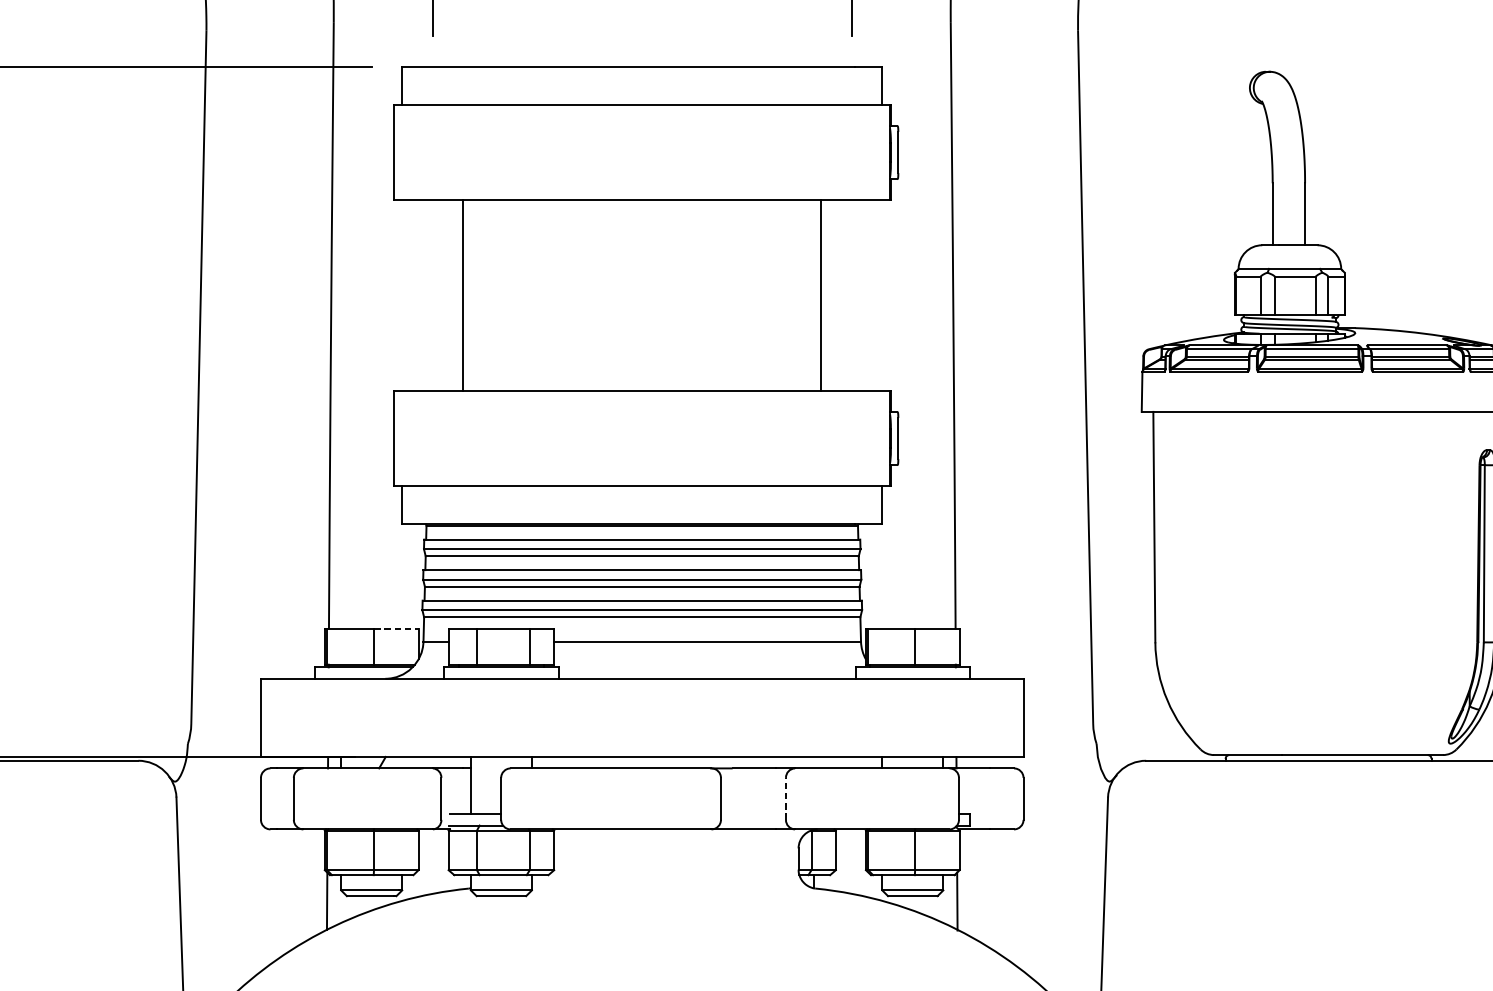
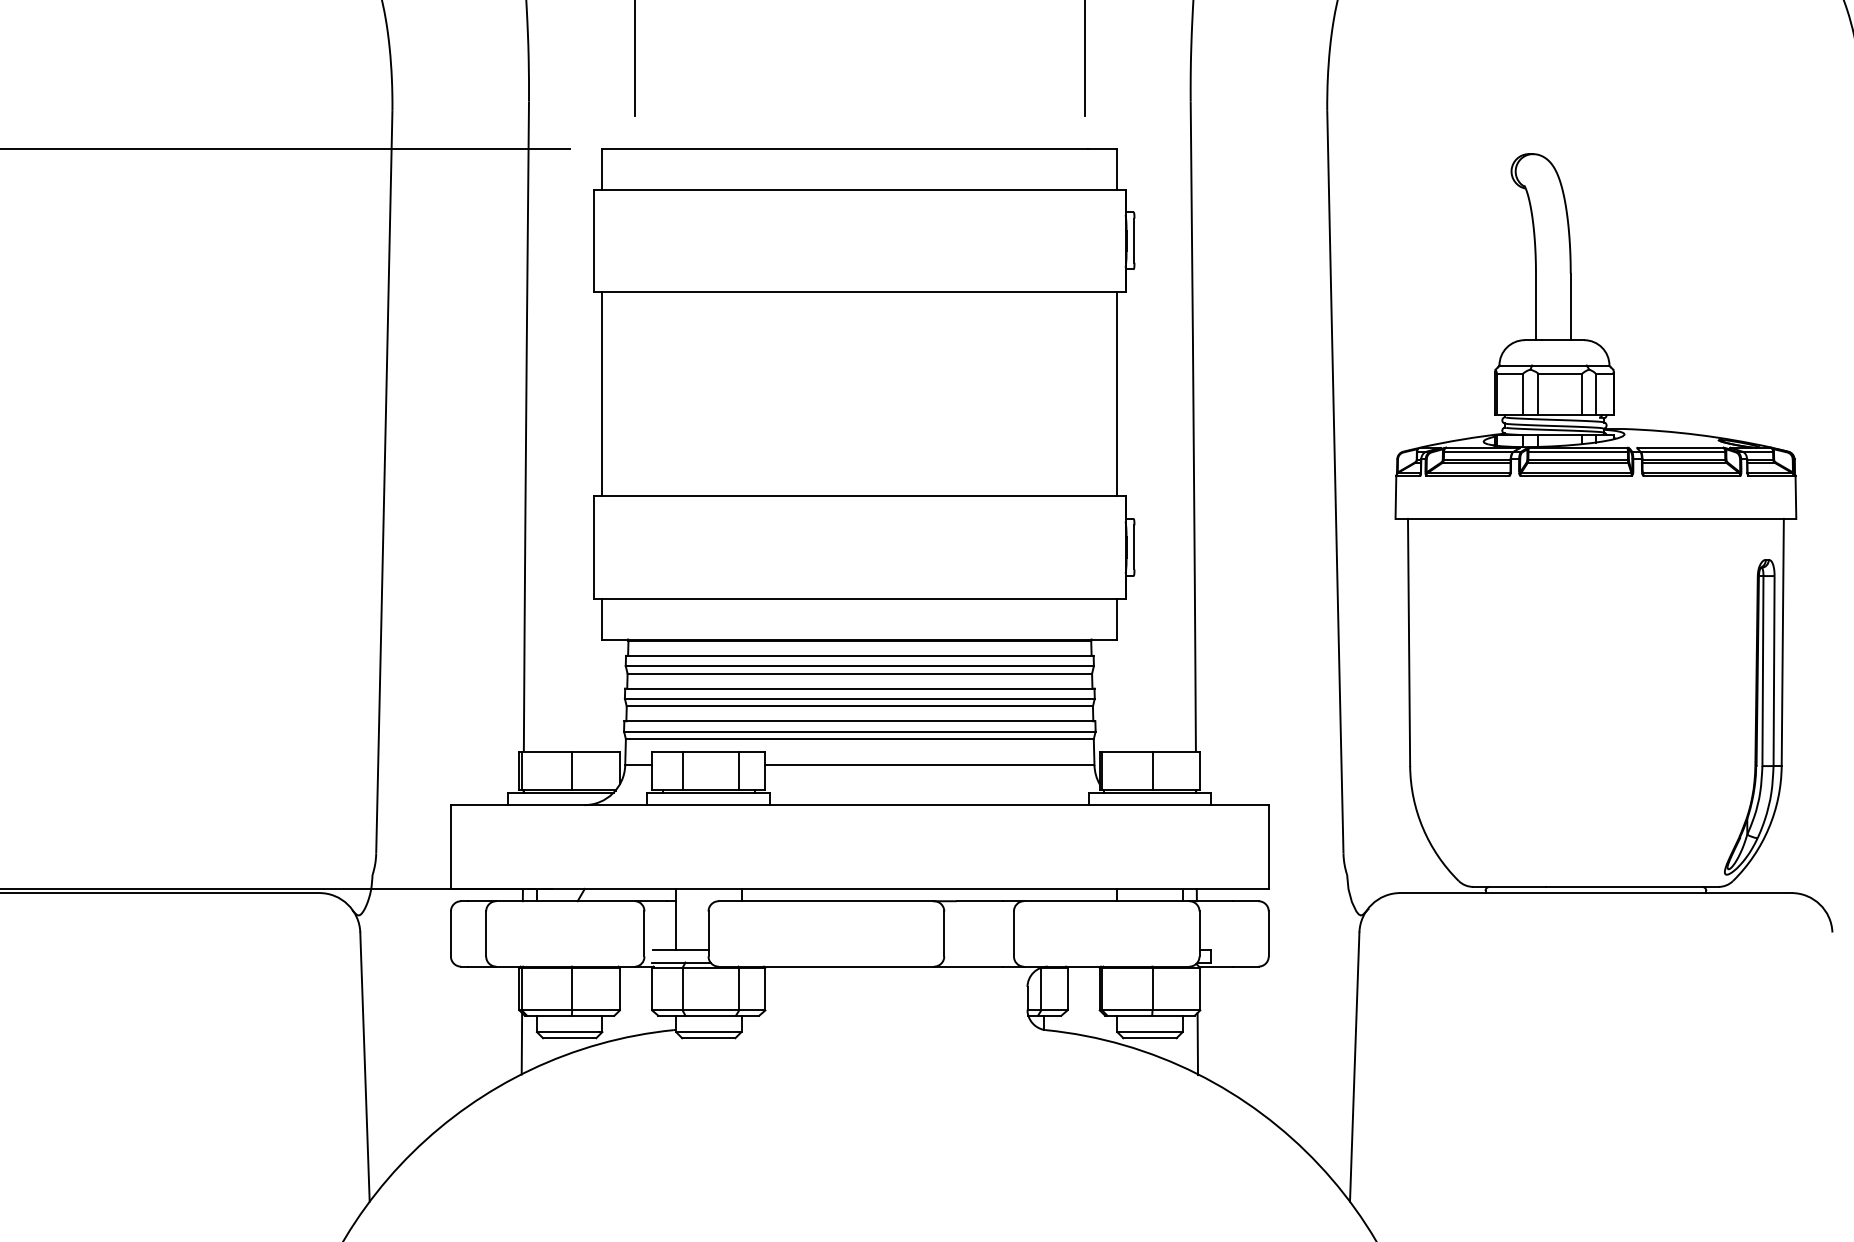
line: (462, 294) -> (602, 393), moved
line: (820, 294) -> (1117, 393), moved
line: (396, 628) -> (596, 751), dashed -> solid
line: (786, 798) -> (1014, 933), dashed -> solid

